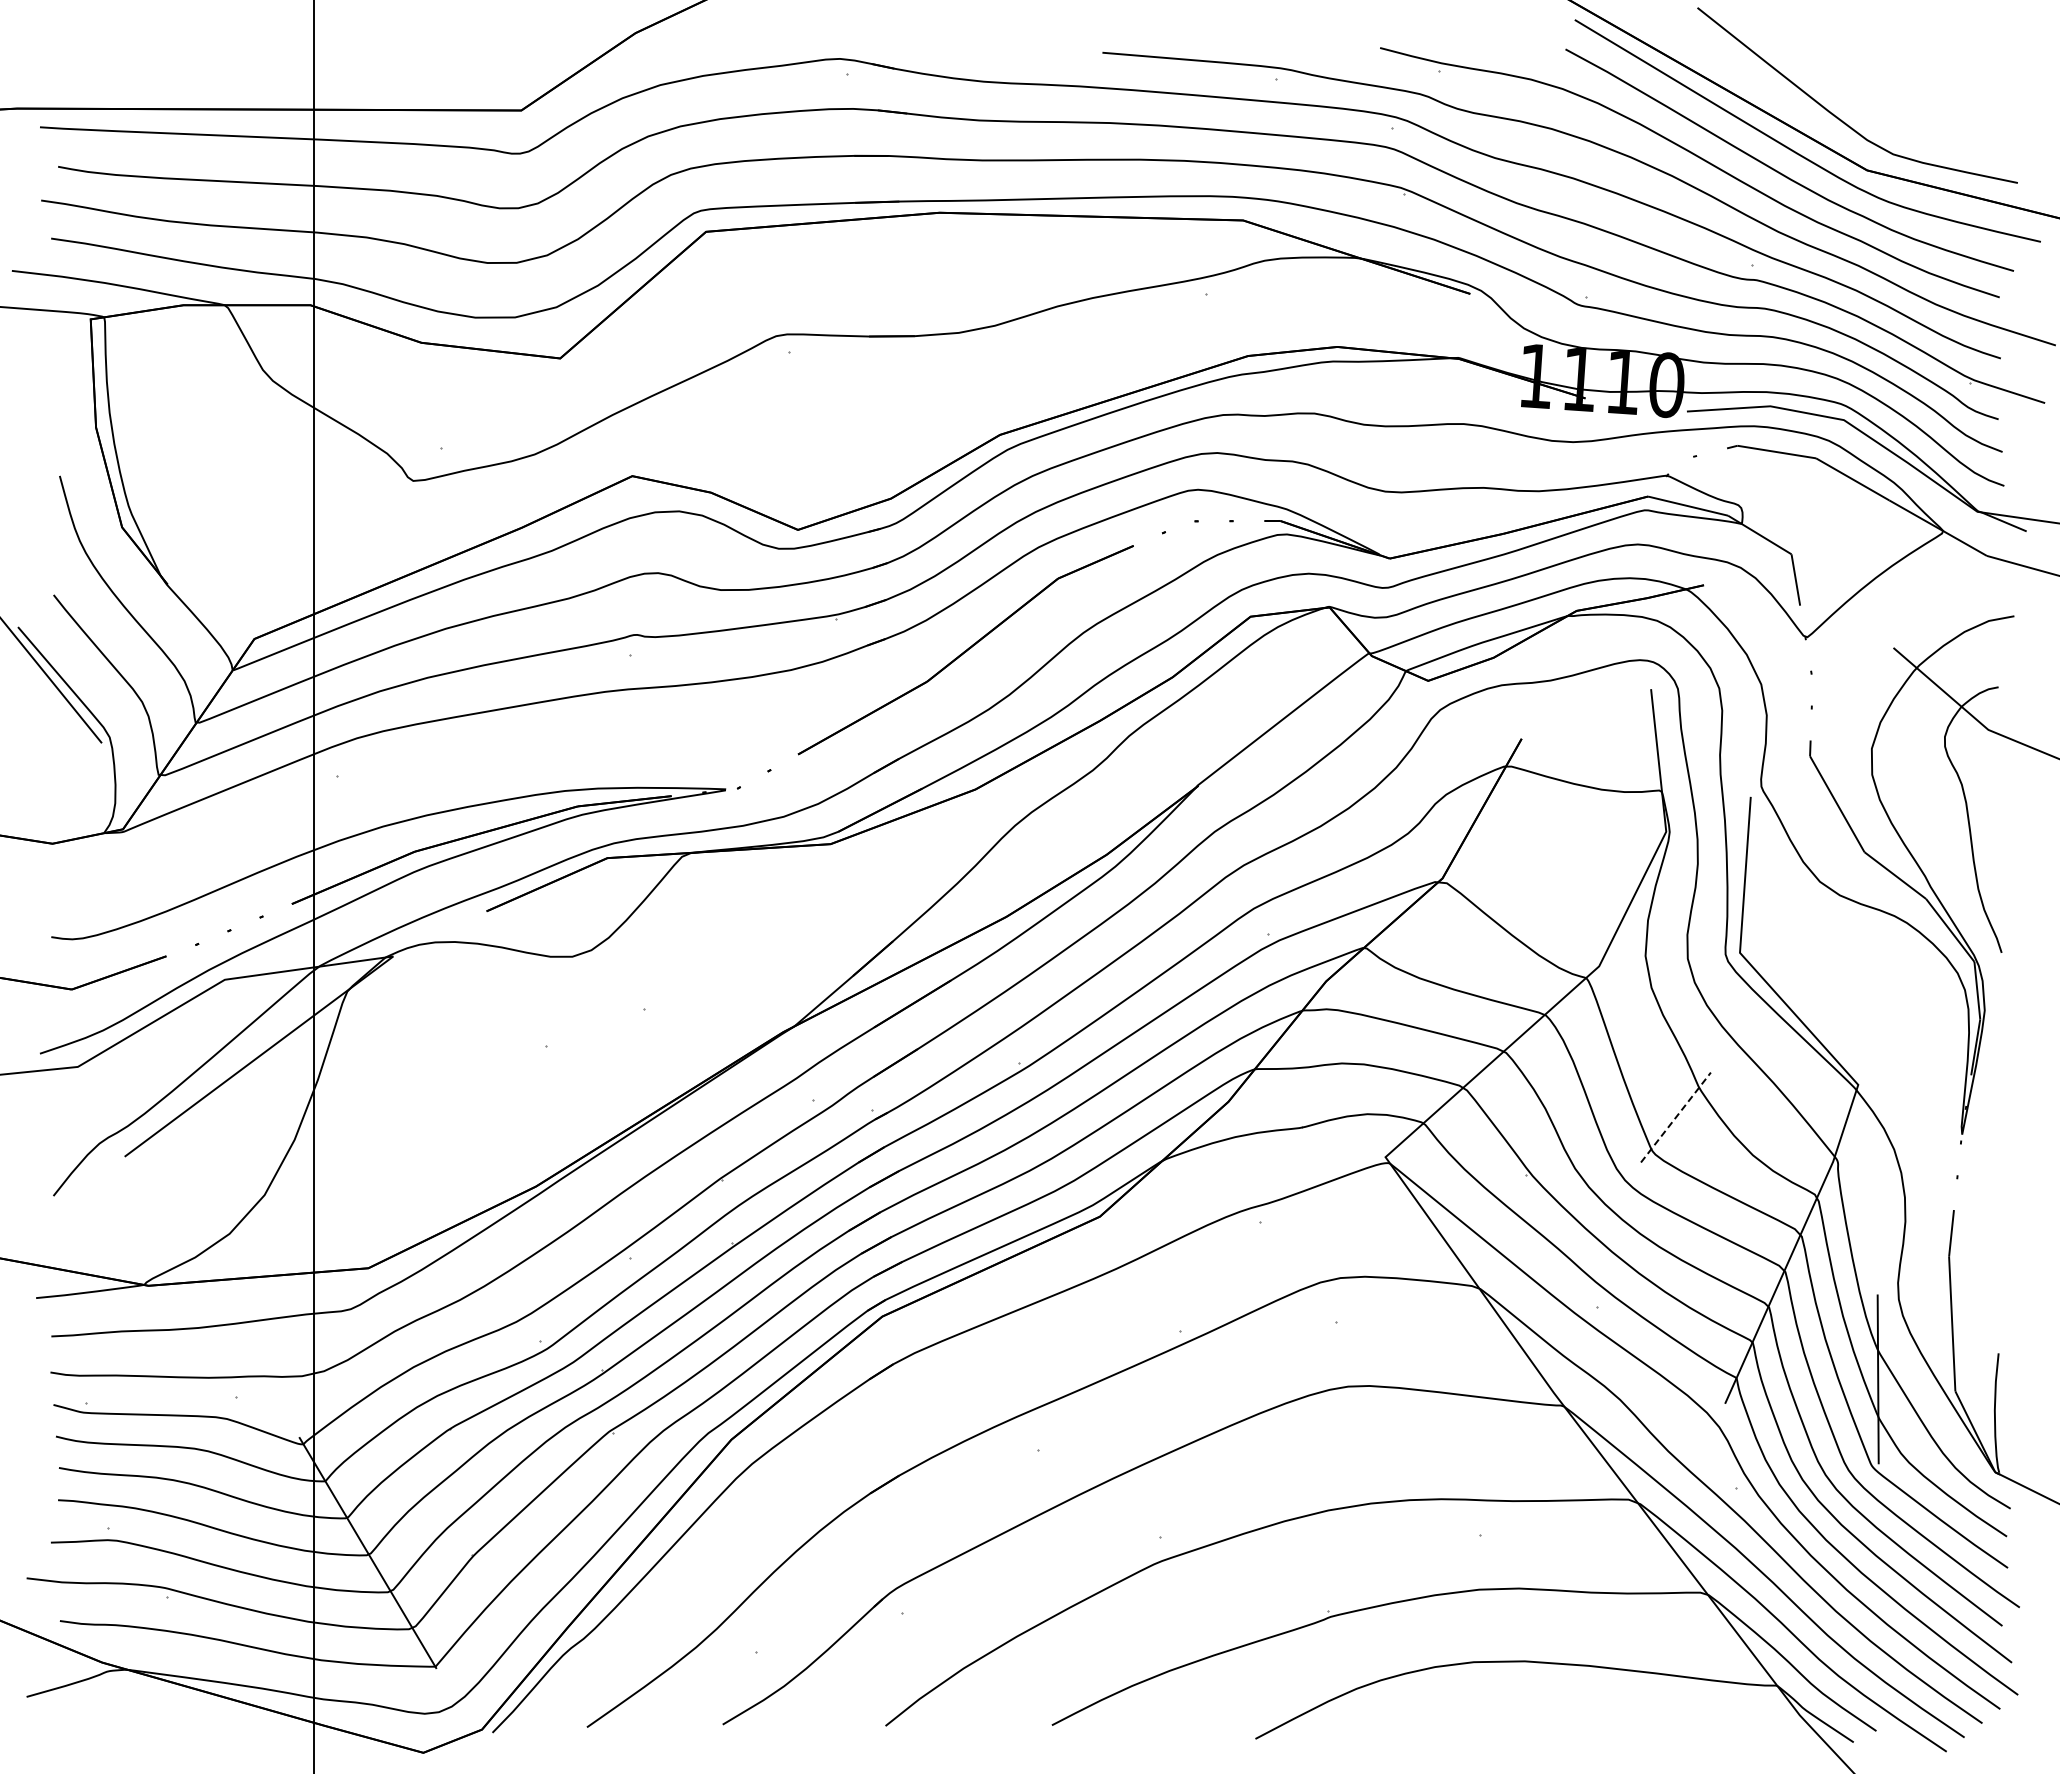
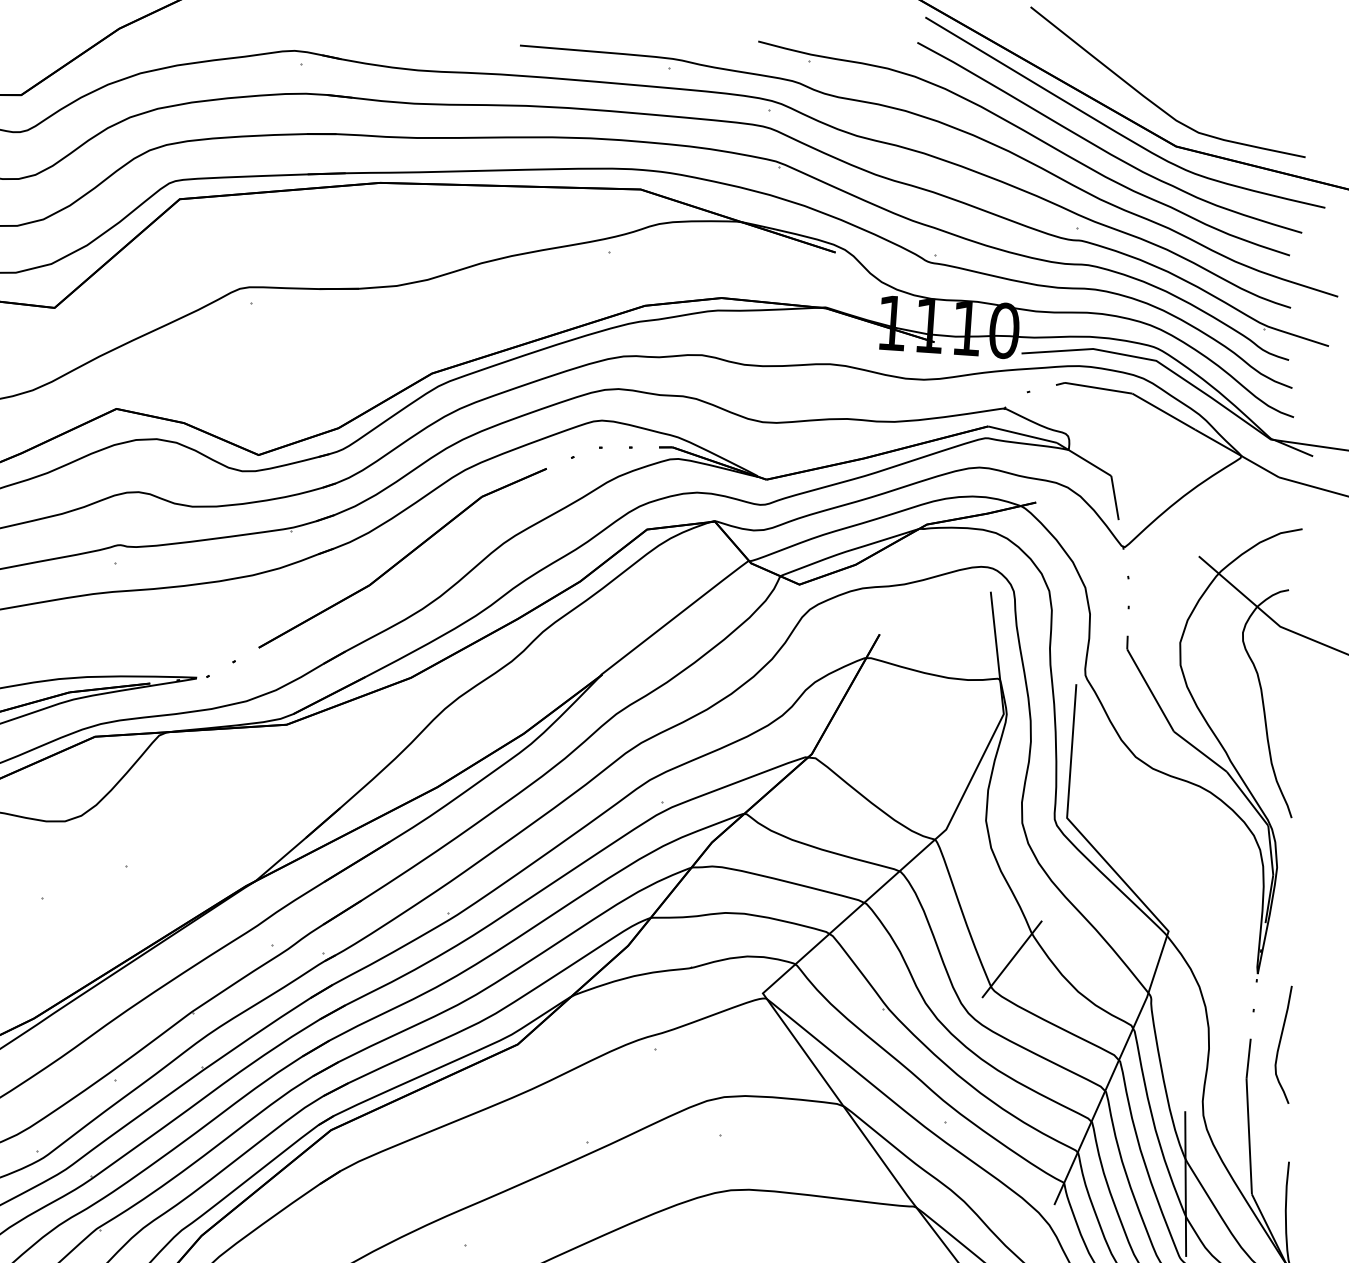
line: (1675, 1117) -> (1011, 959), dashed -> solid
curve: (1988, 1217) -> (1280, 1045), added

